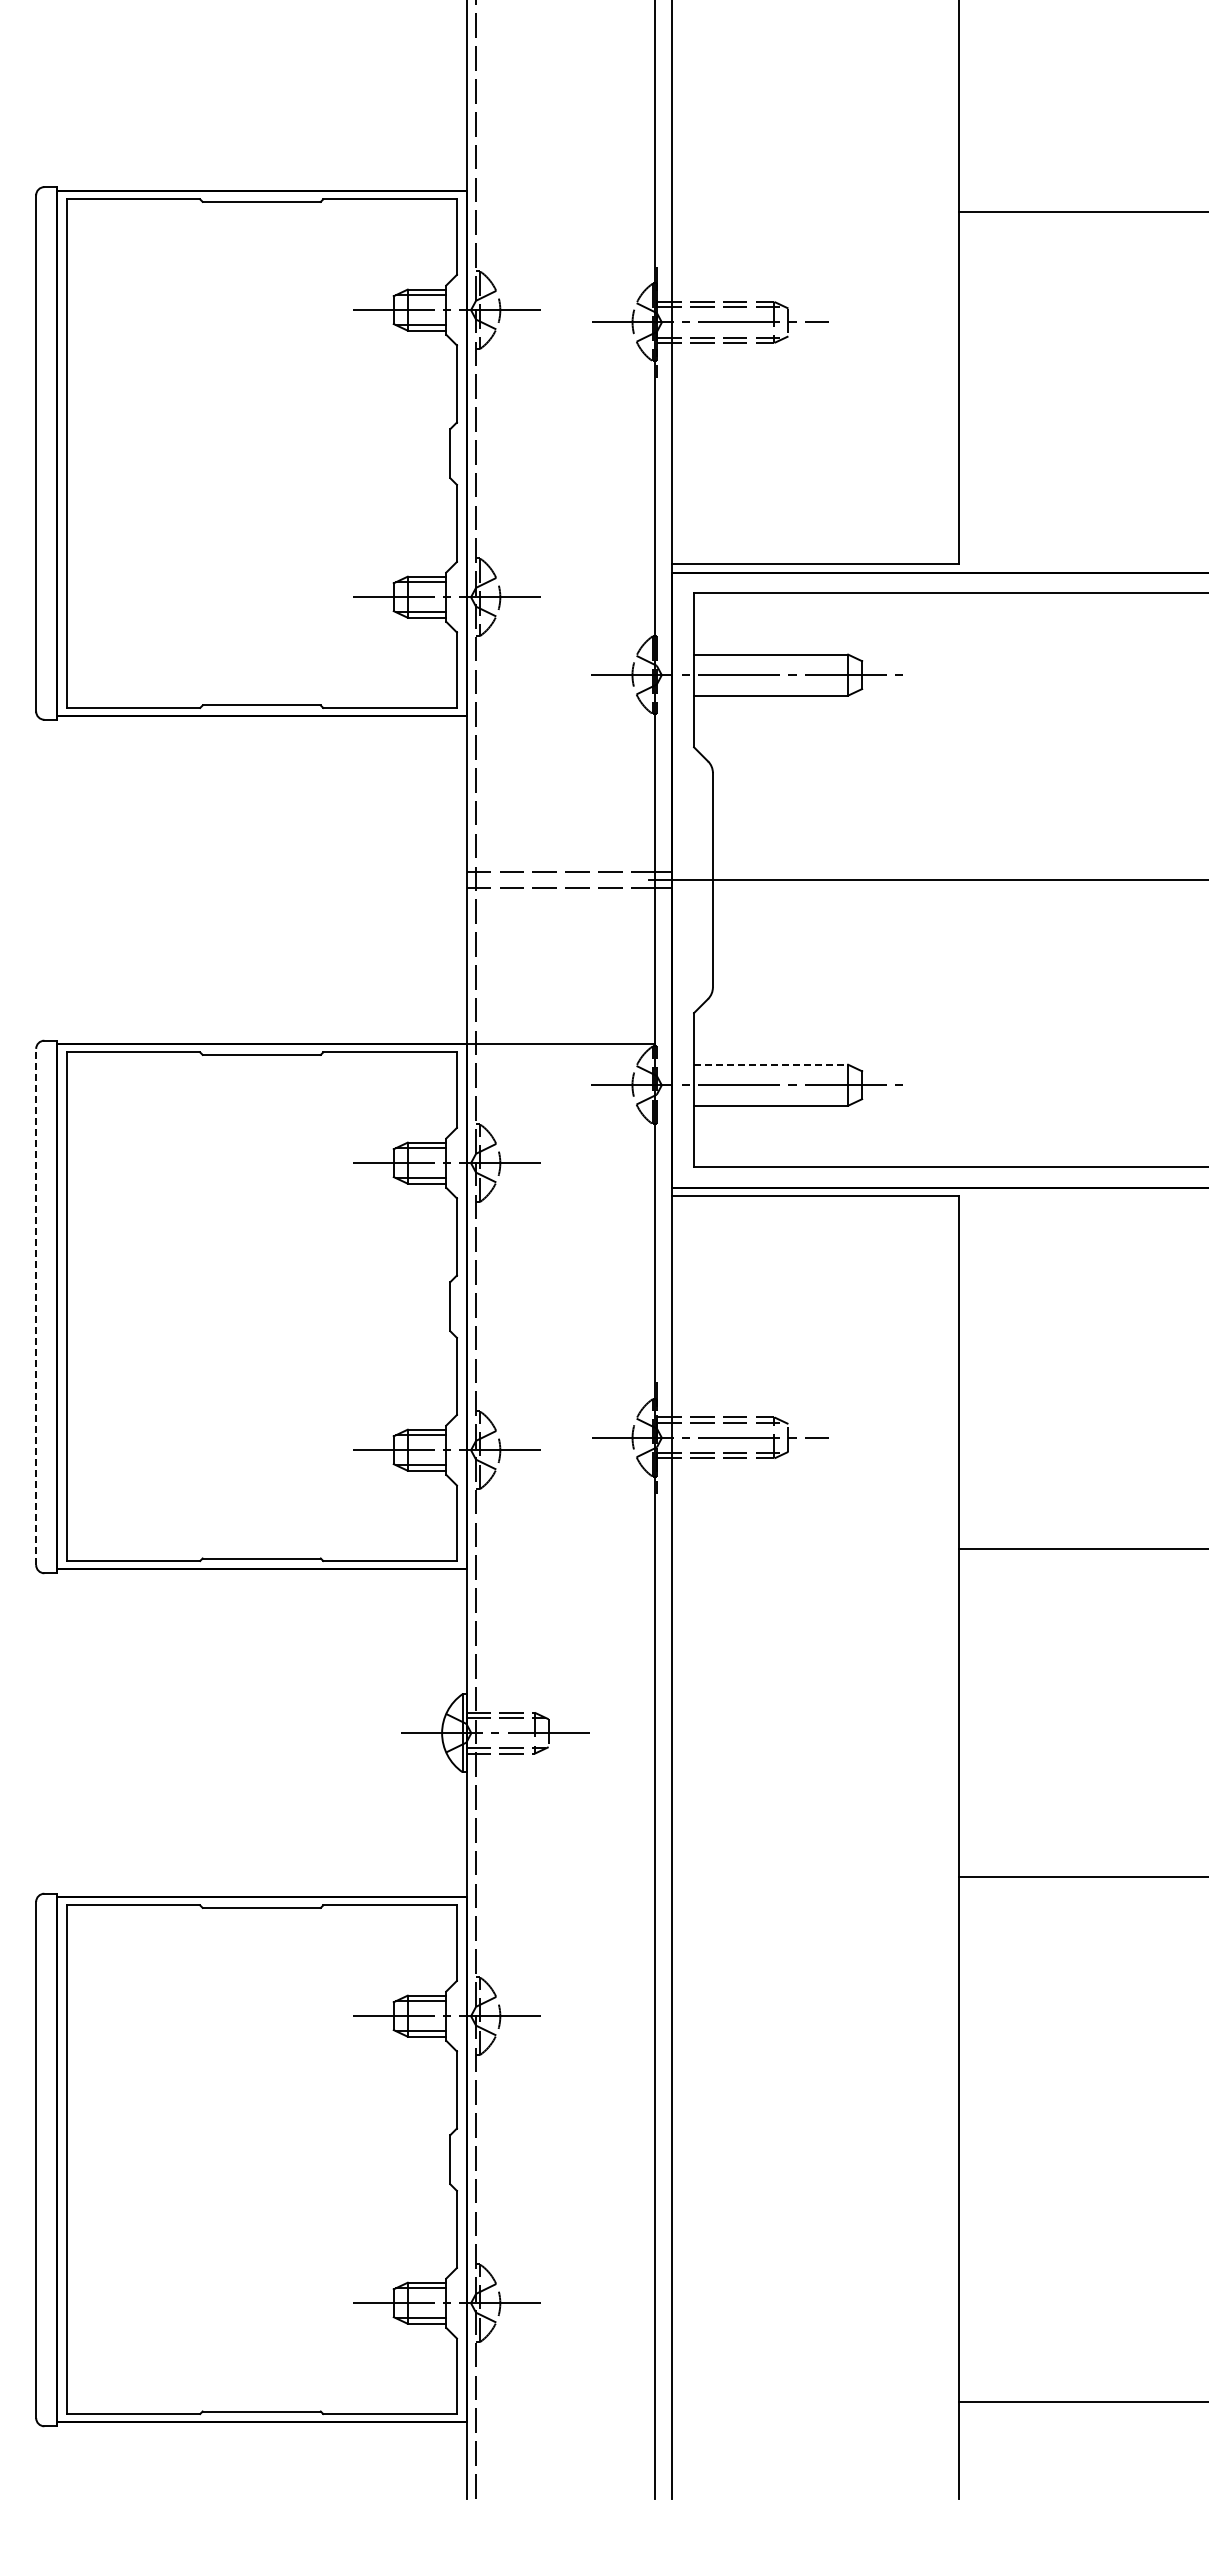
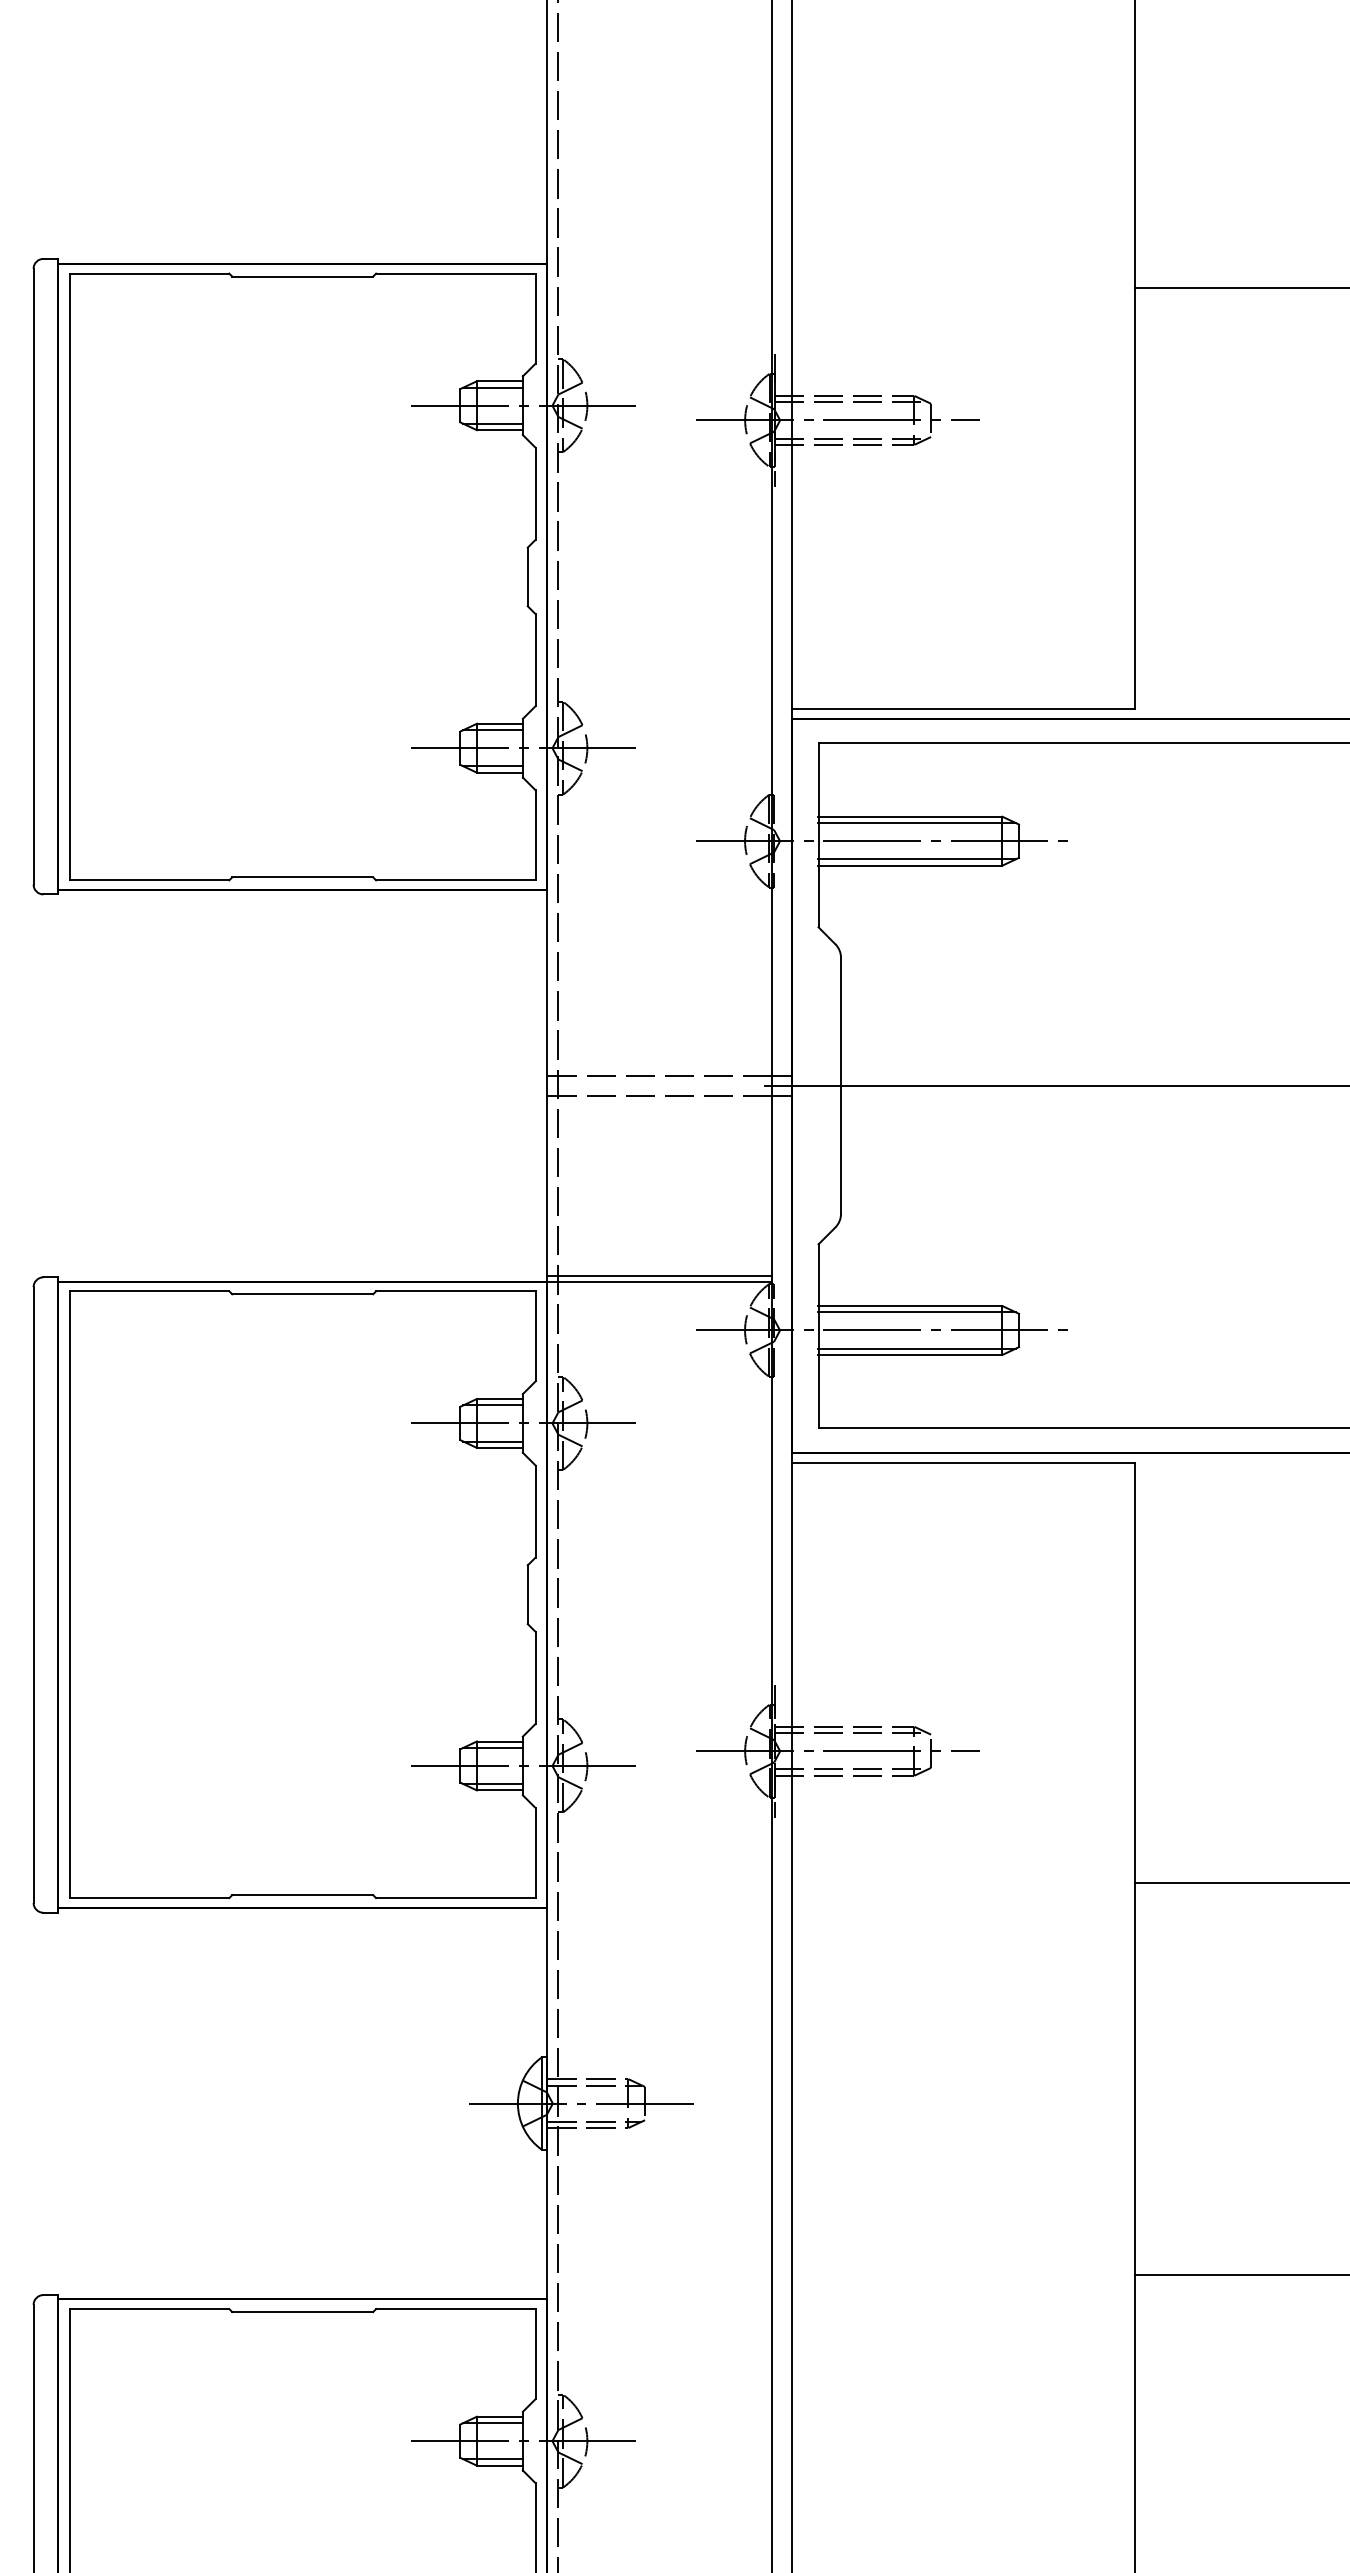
line: (776, 660) -> (916, 823), added
line: (776, 690) -> (916, 859), added
line: (560, 1039) -> (659, 1275), added
line: (771, 1064) -> (910, 1305), dashed -> solid
line: (776, 1070) -> (916, 1312), added
line: (776, 1100) -> (916, 1348), added
line: (36, 1306) -> (33, 1594), dashed -> solid

